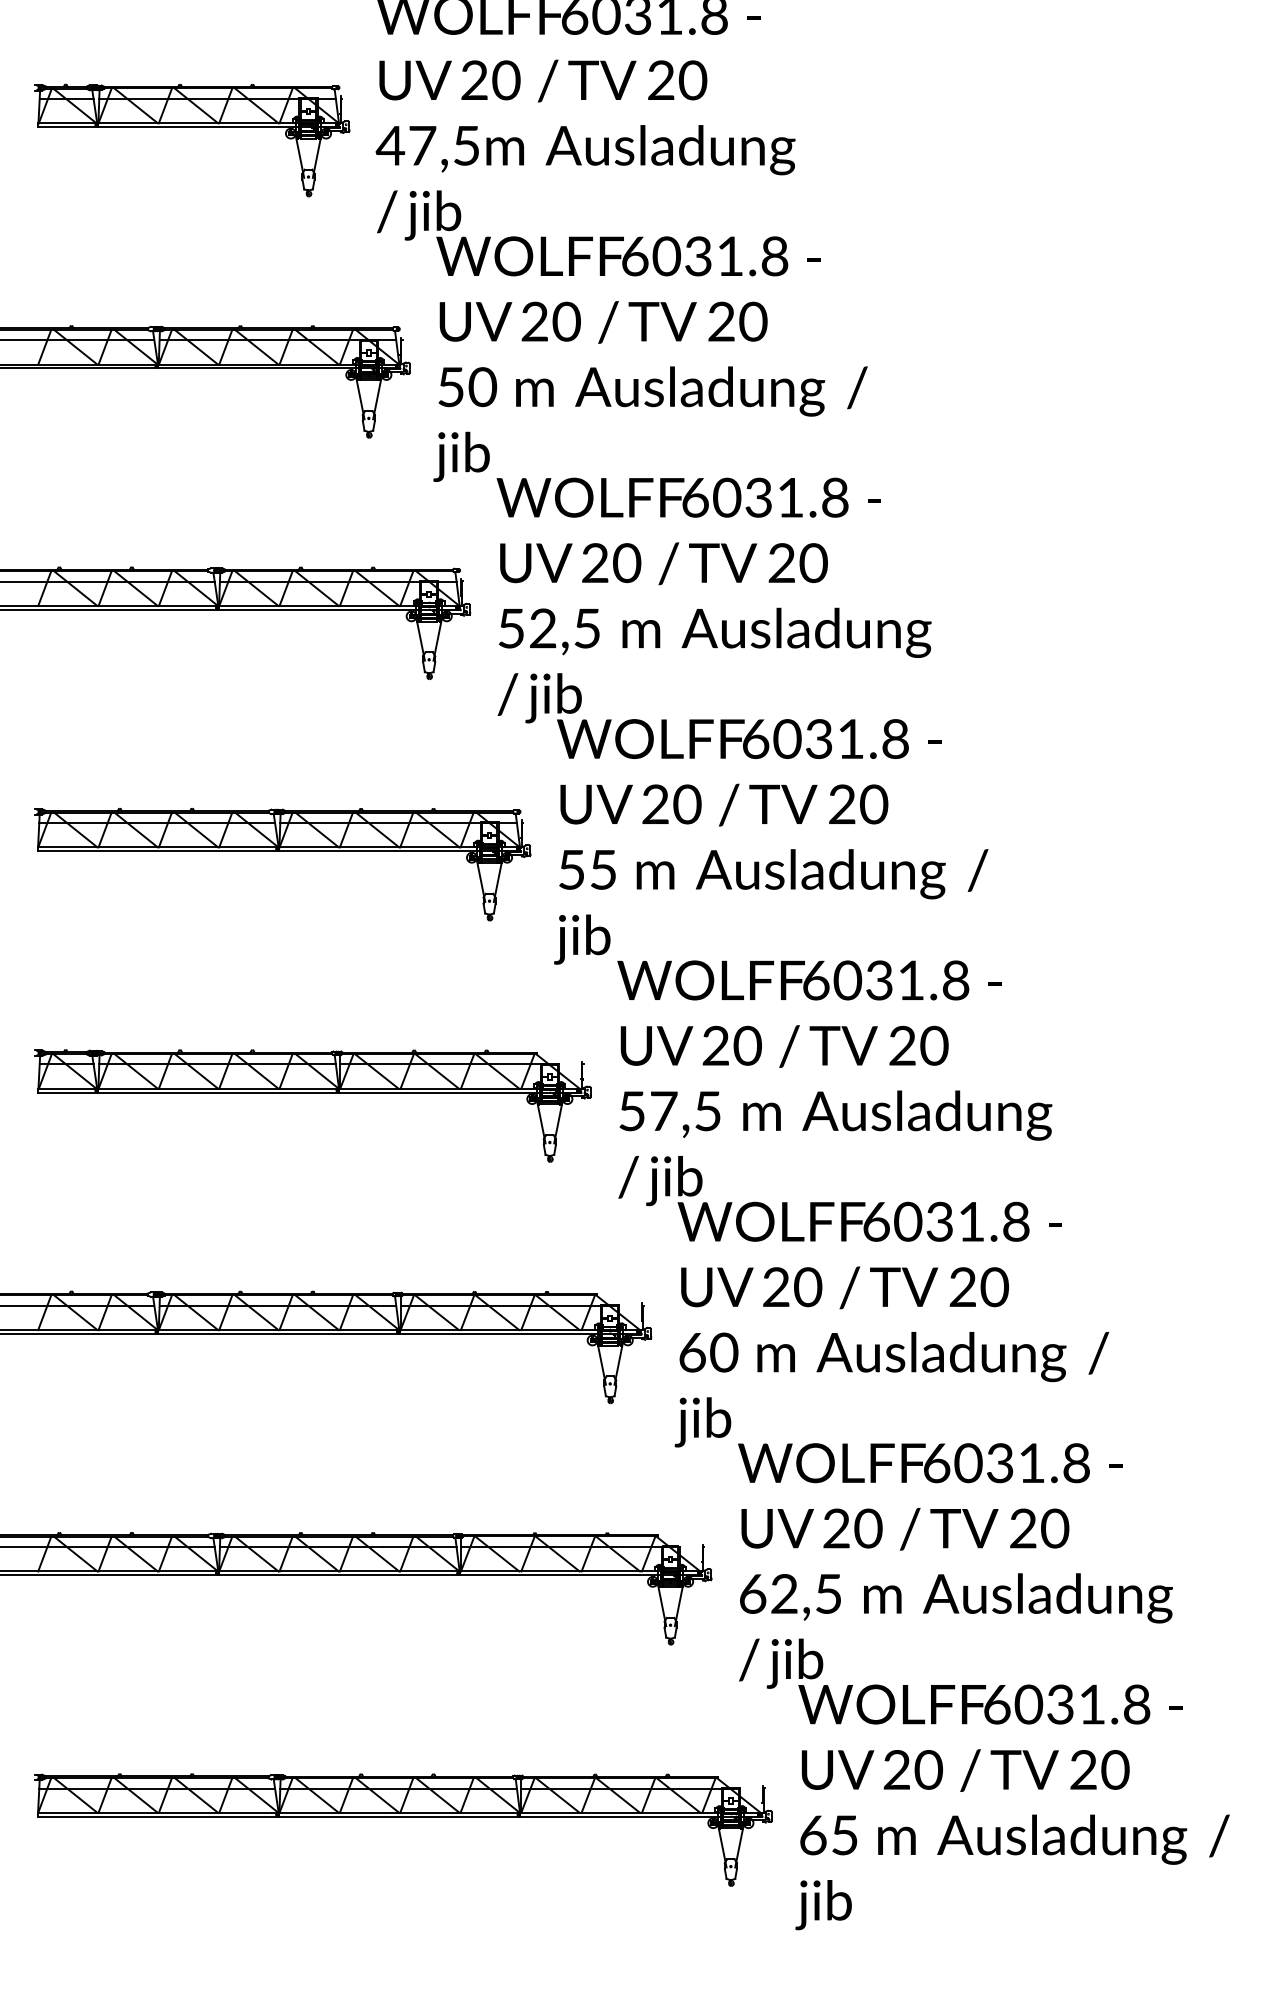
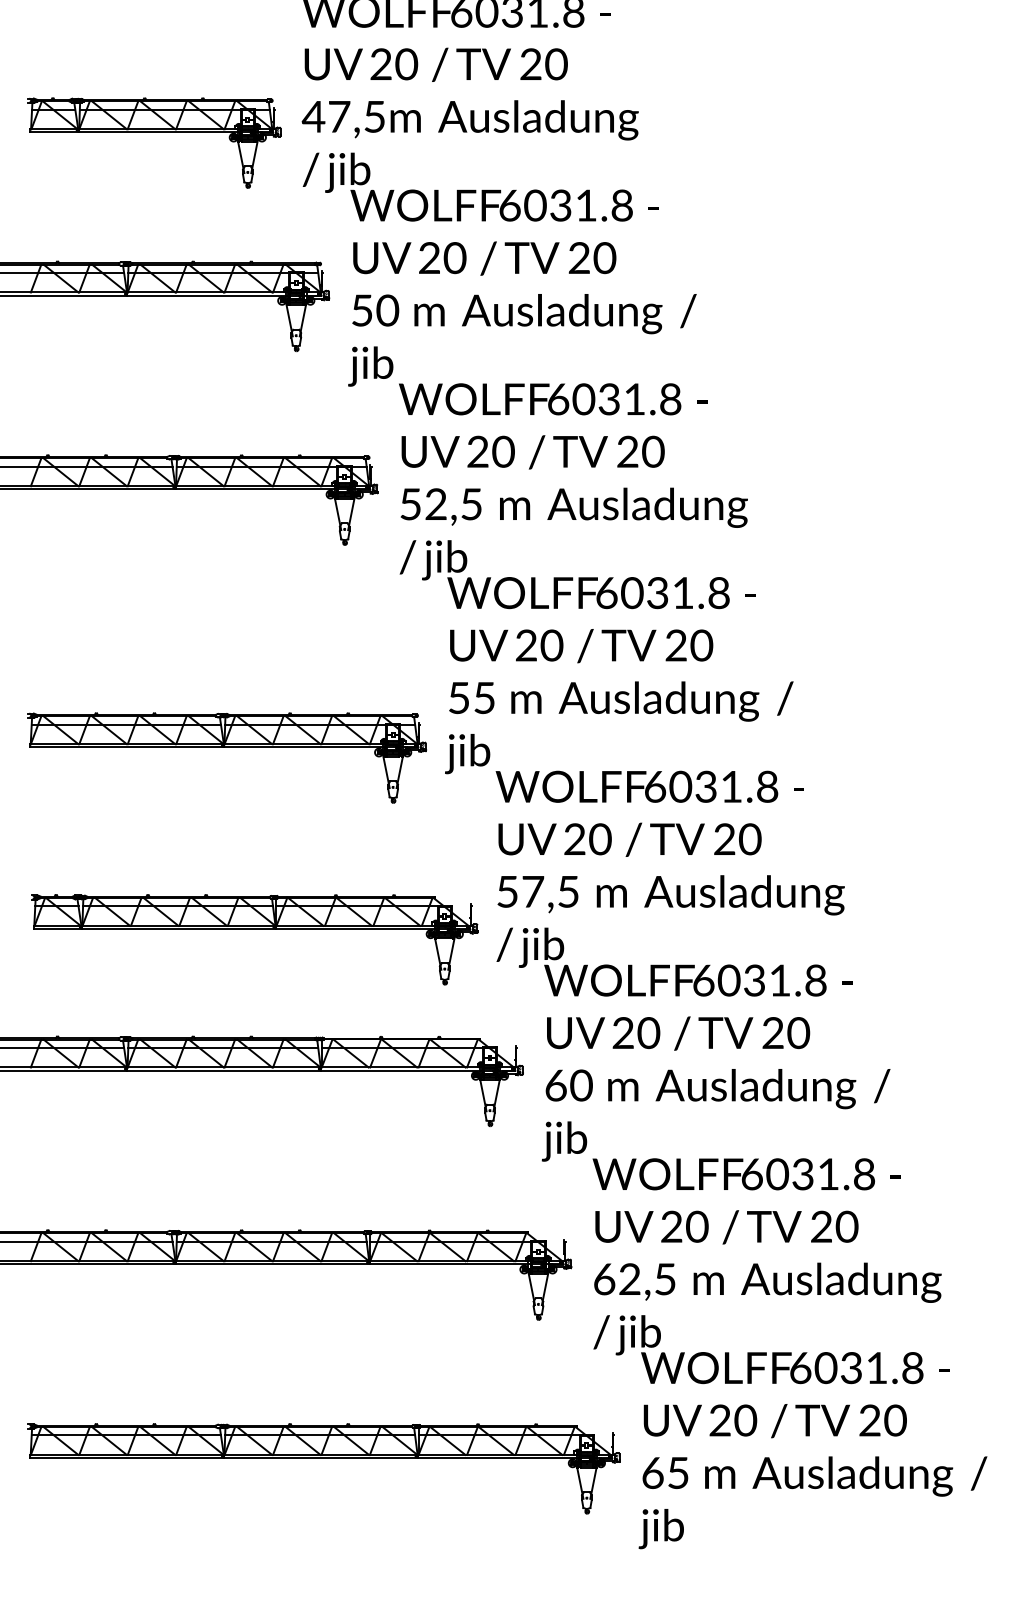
part: (192, 127) -> (154, 132), moved
part: (282, 851) -> (226, 747), moved
part: (312, 1093) -> (254, 929), moved

